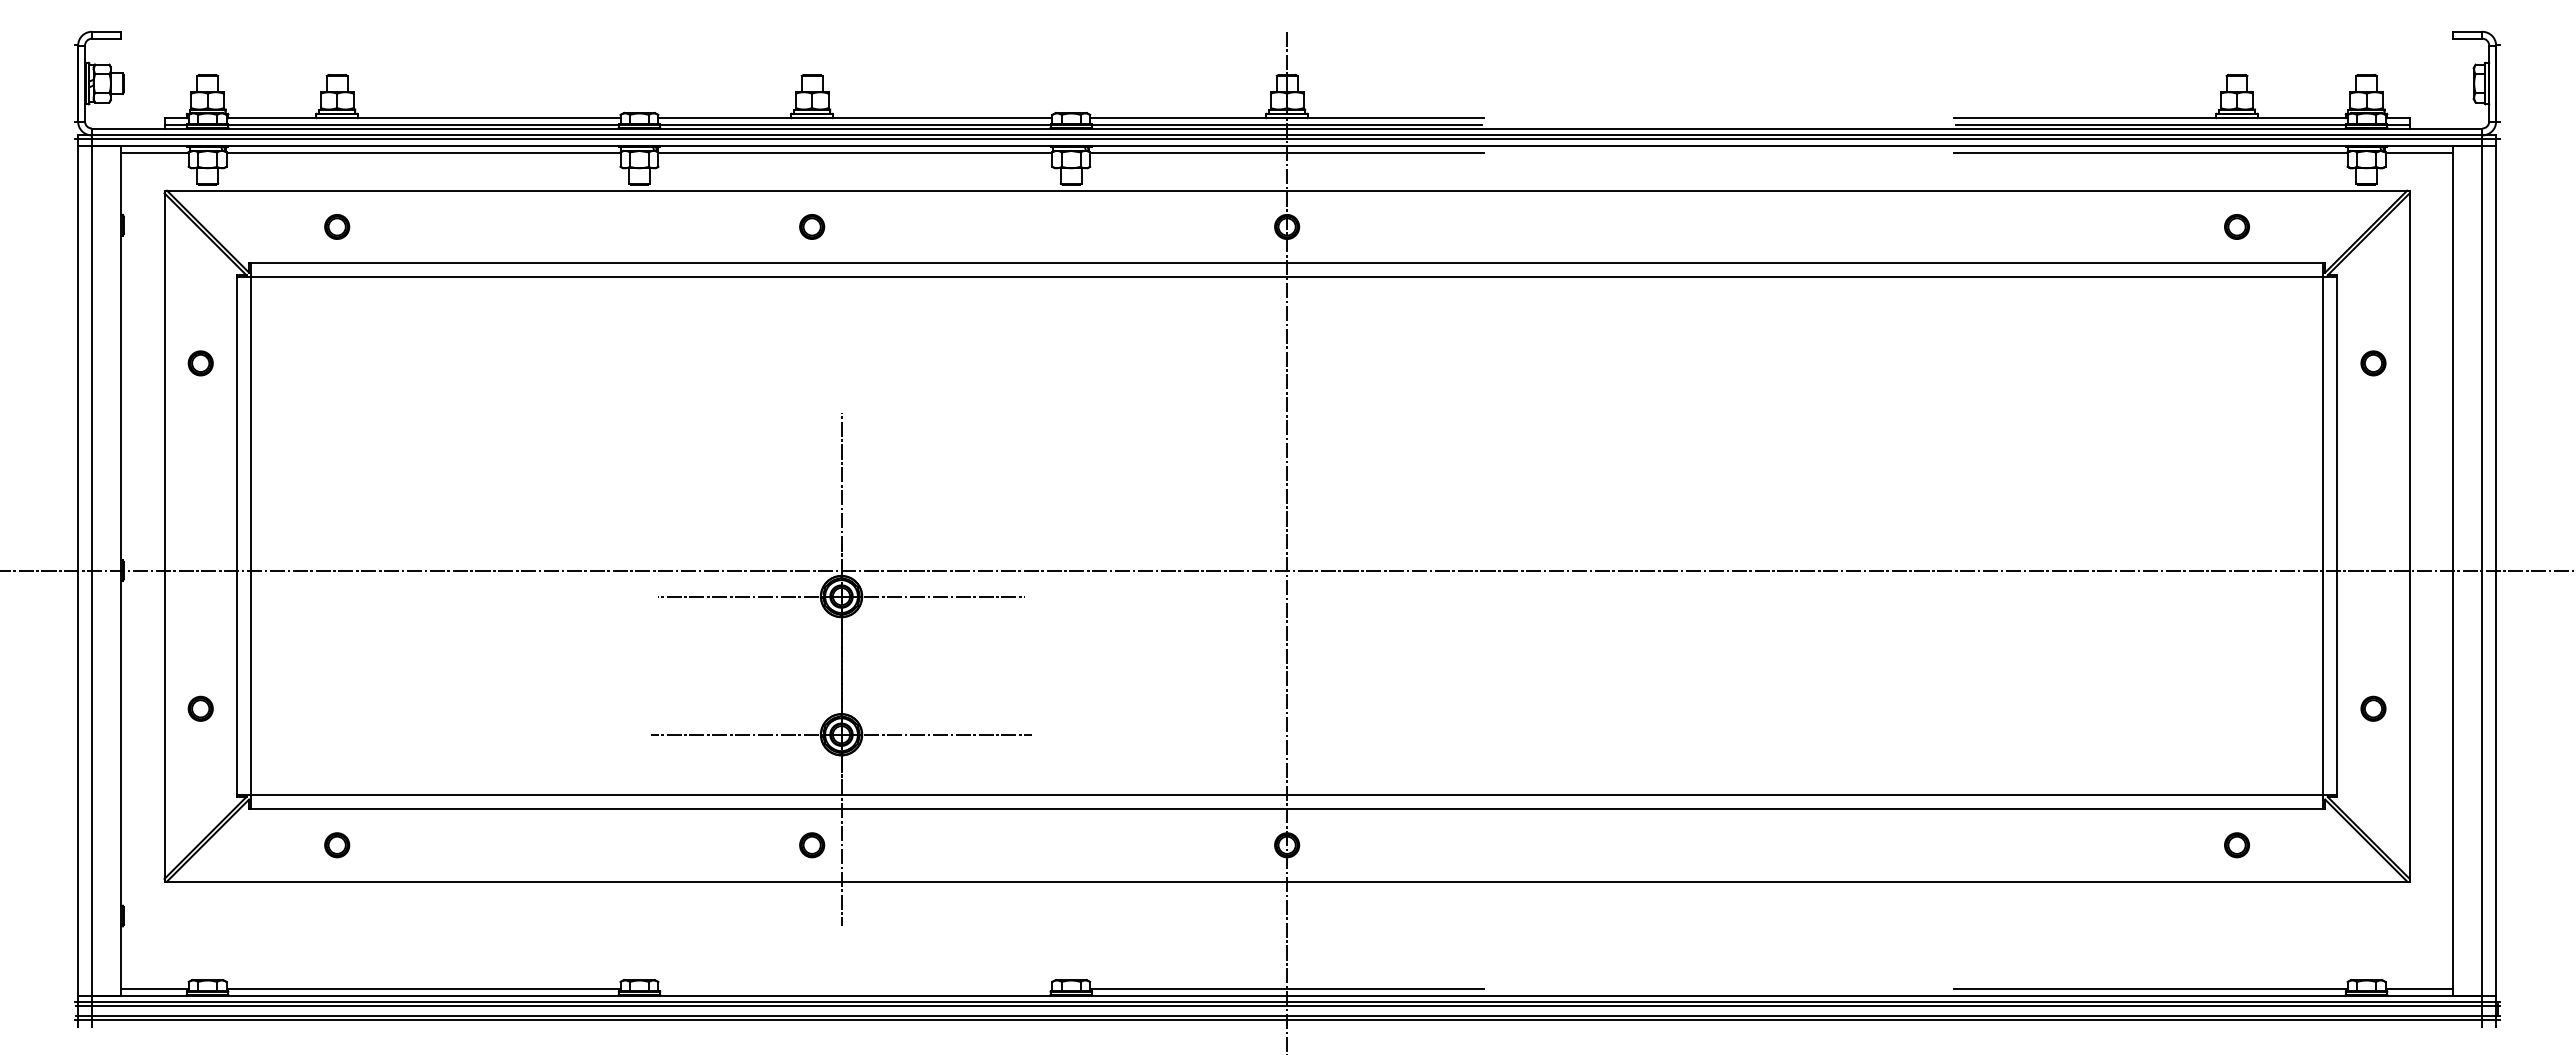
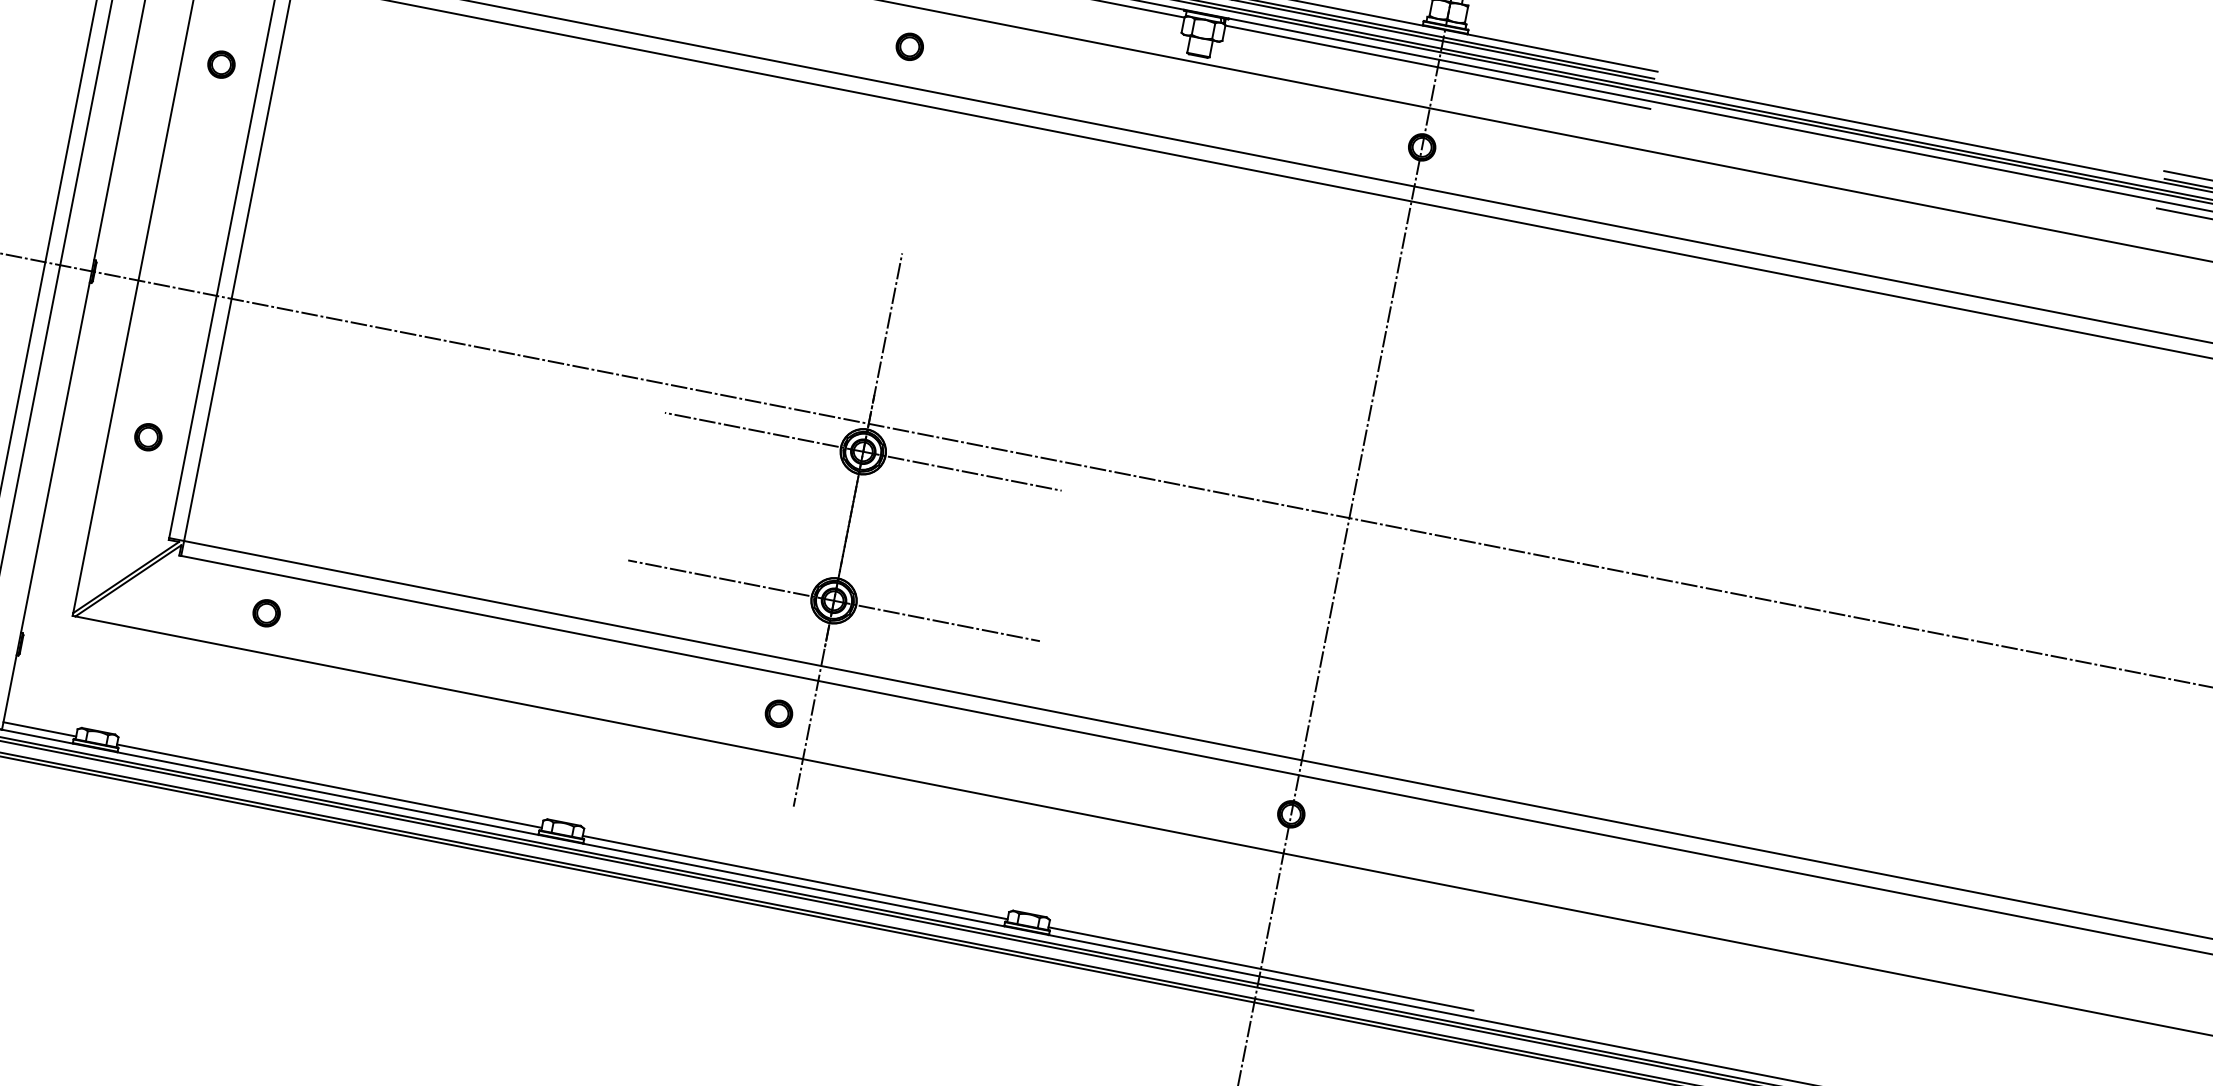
line: (855, 988) -> (795, 877), added

